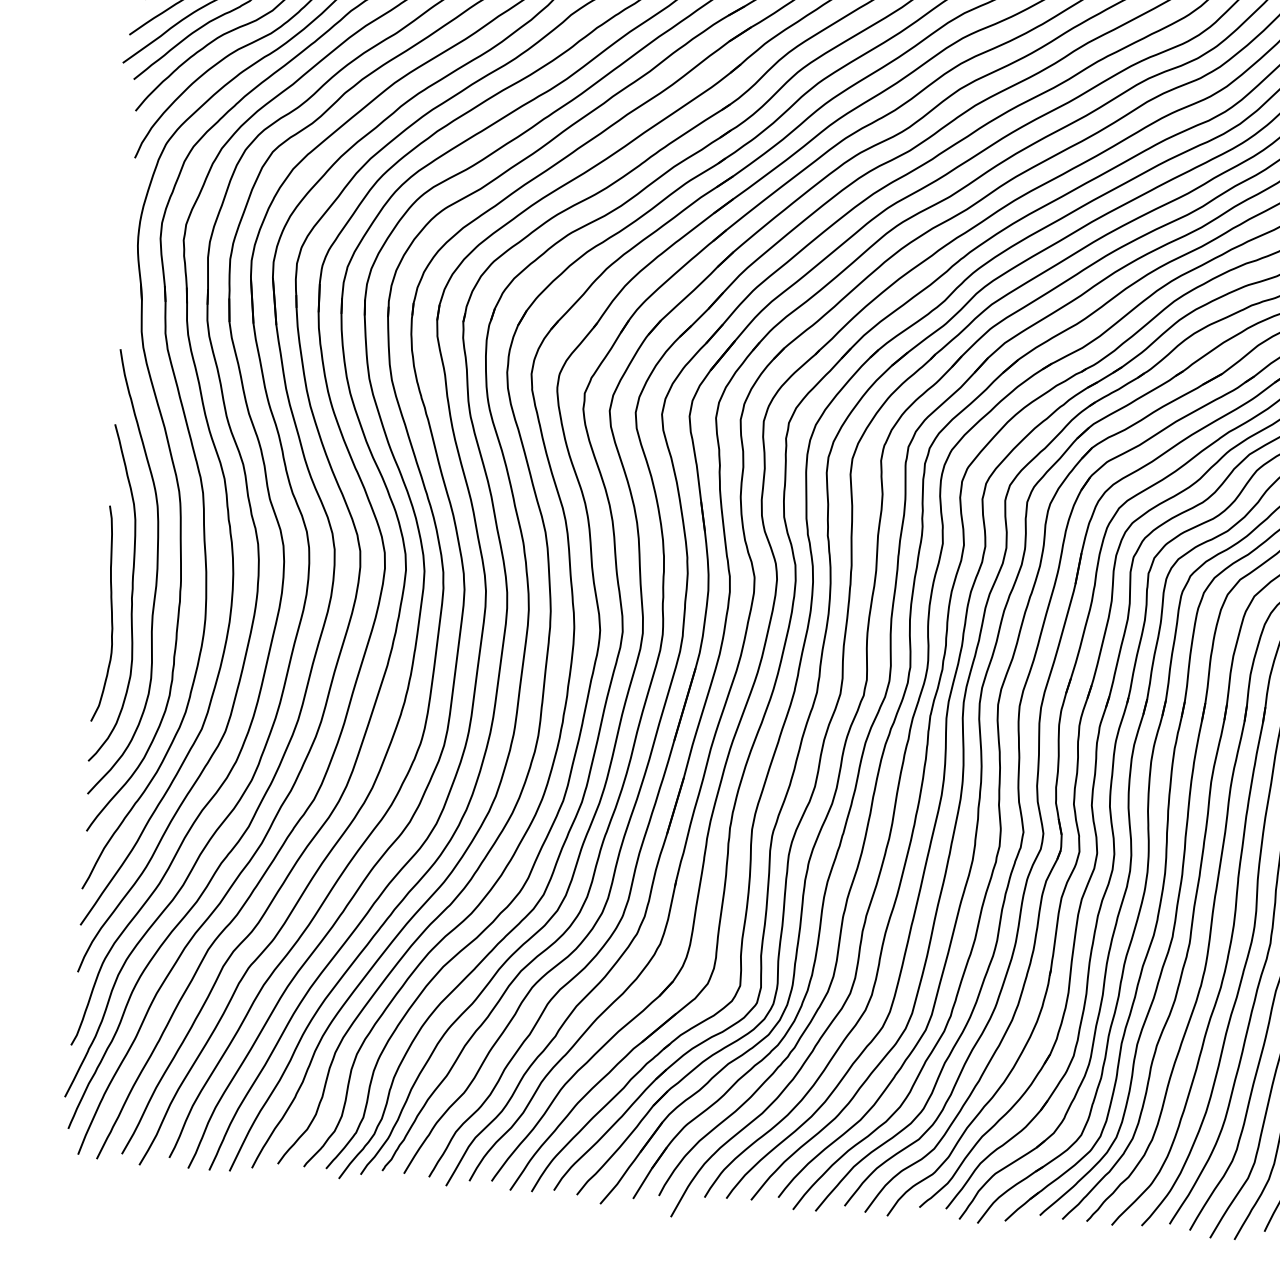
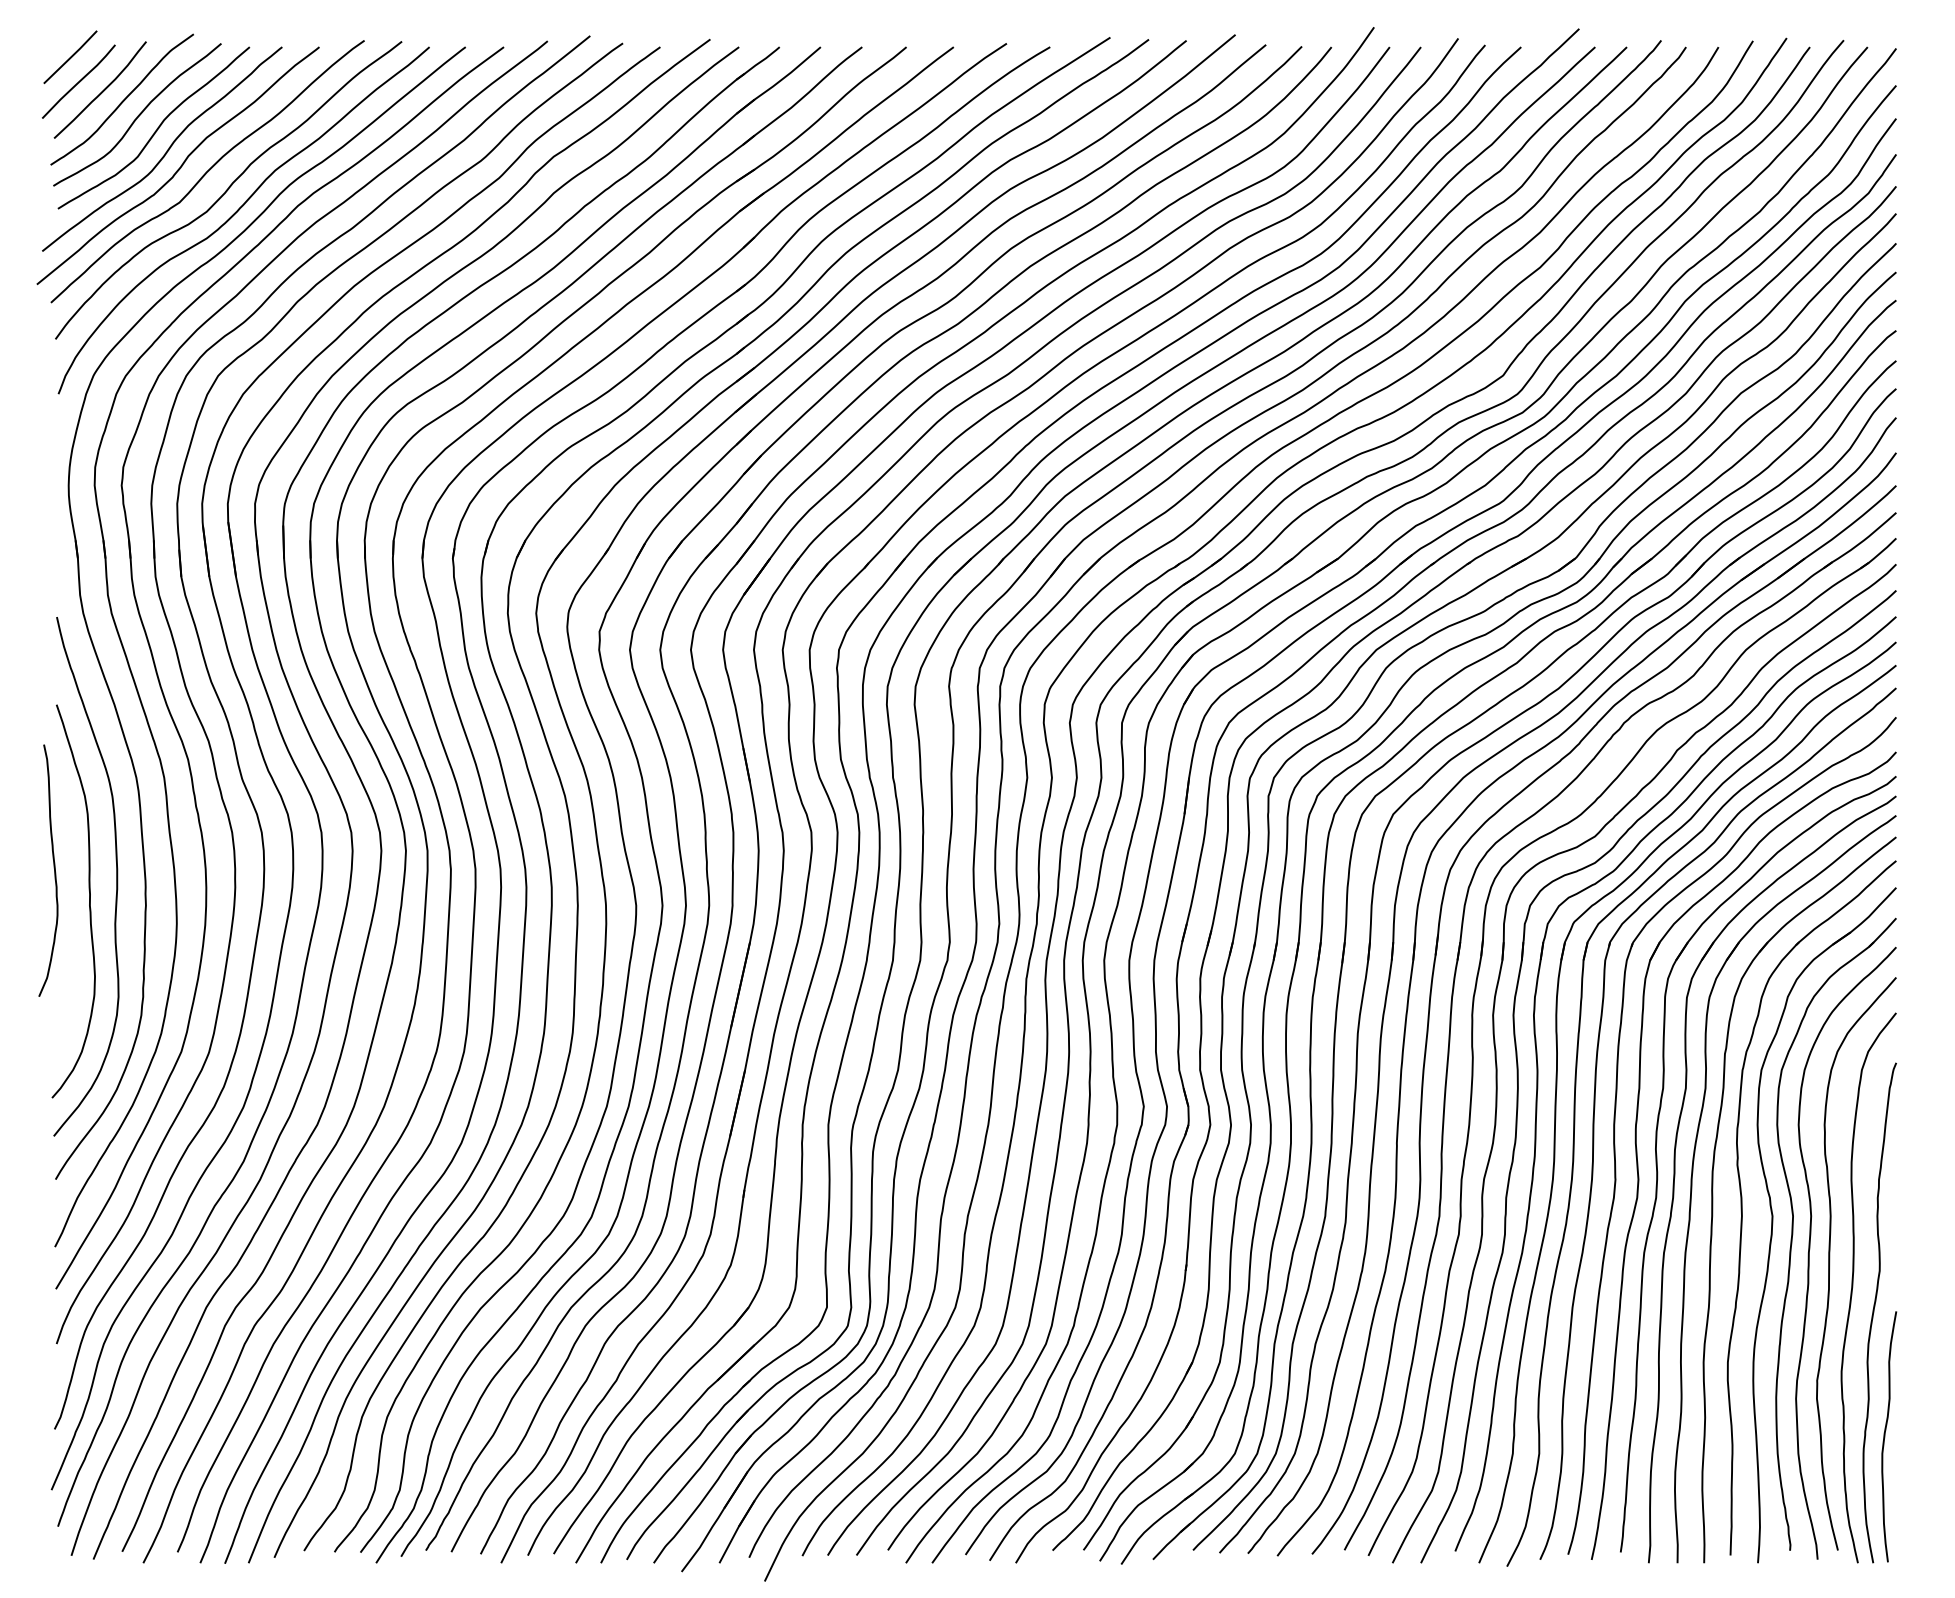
curve: (110, 612) -> (53, 868), moved

